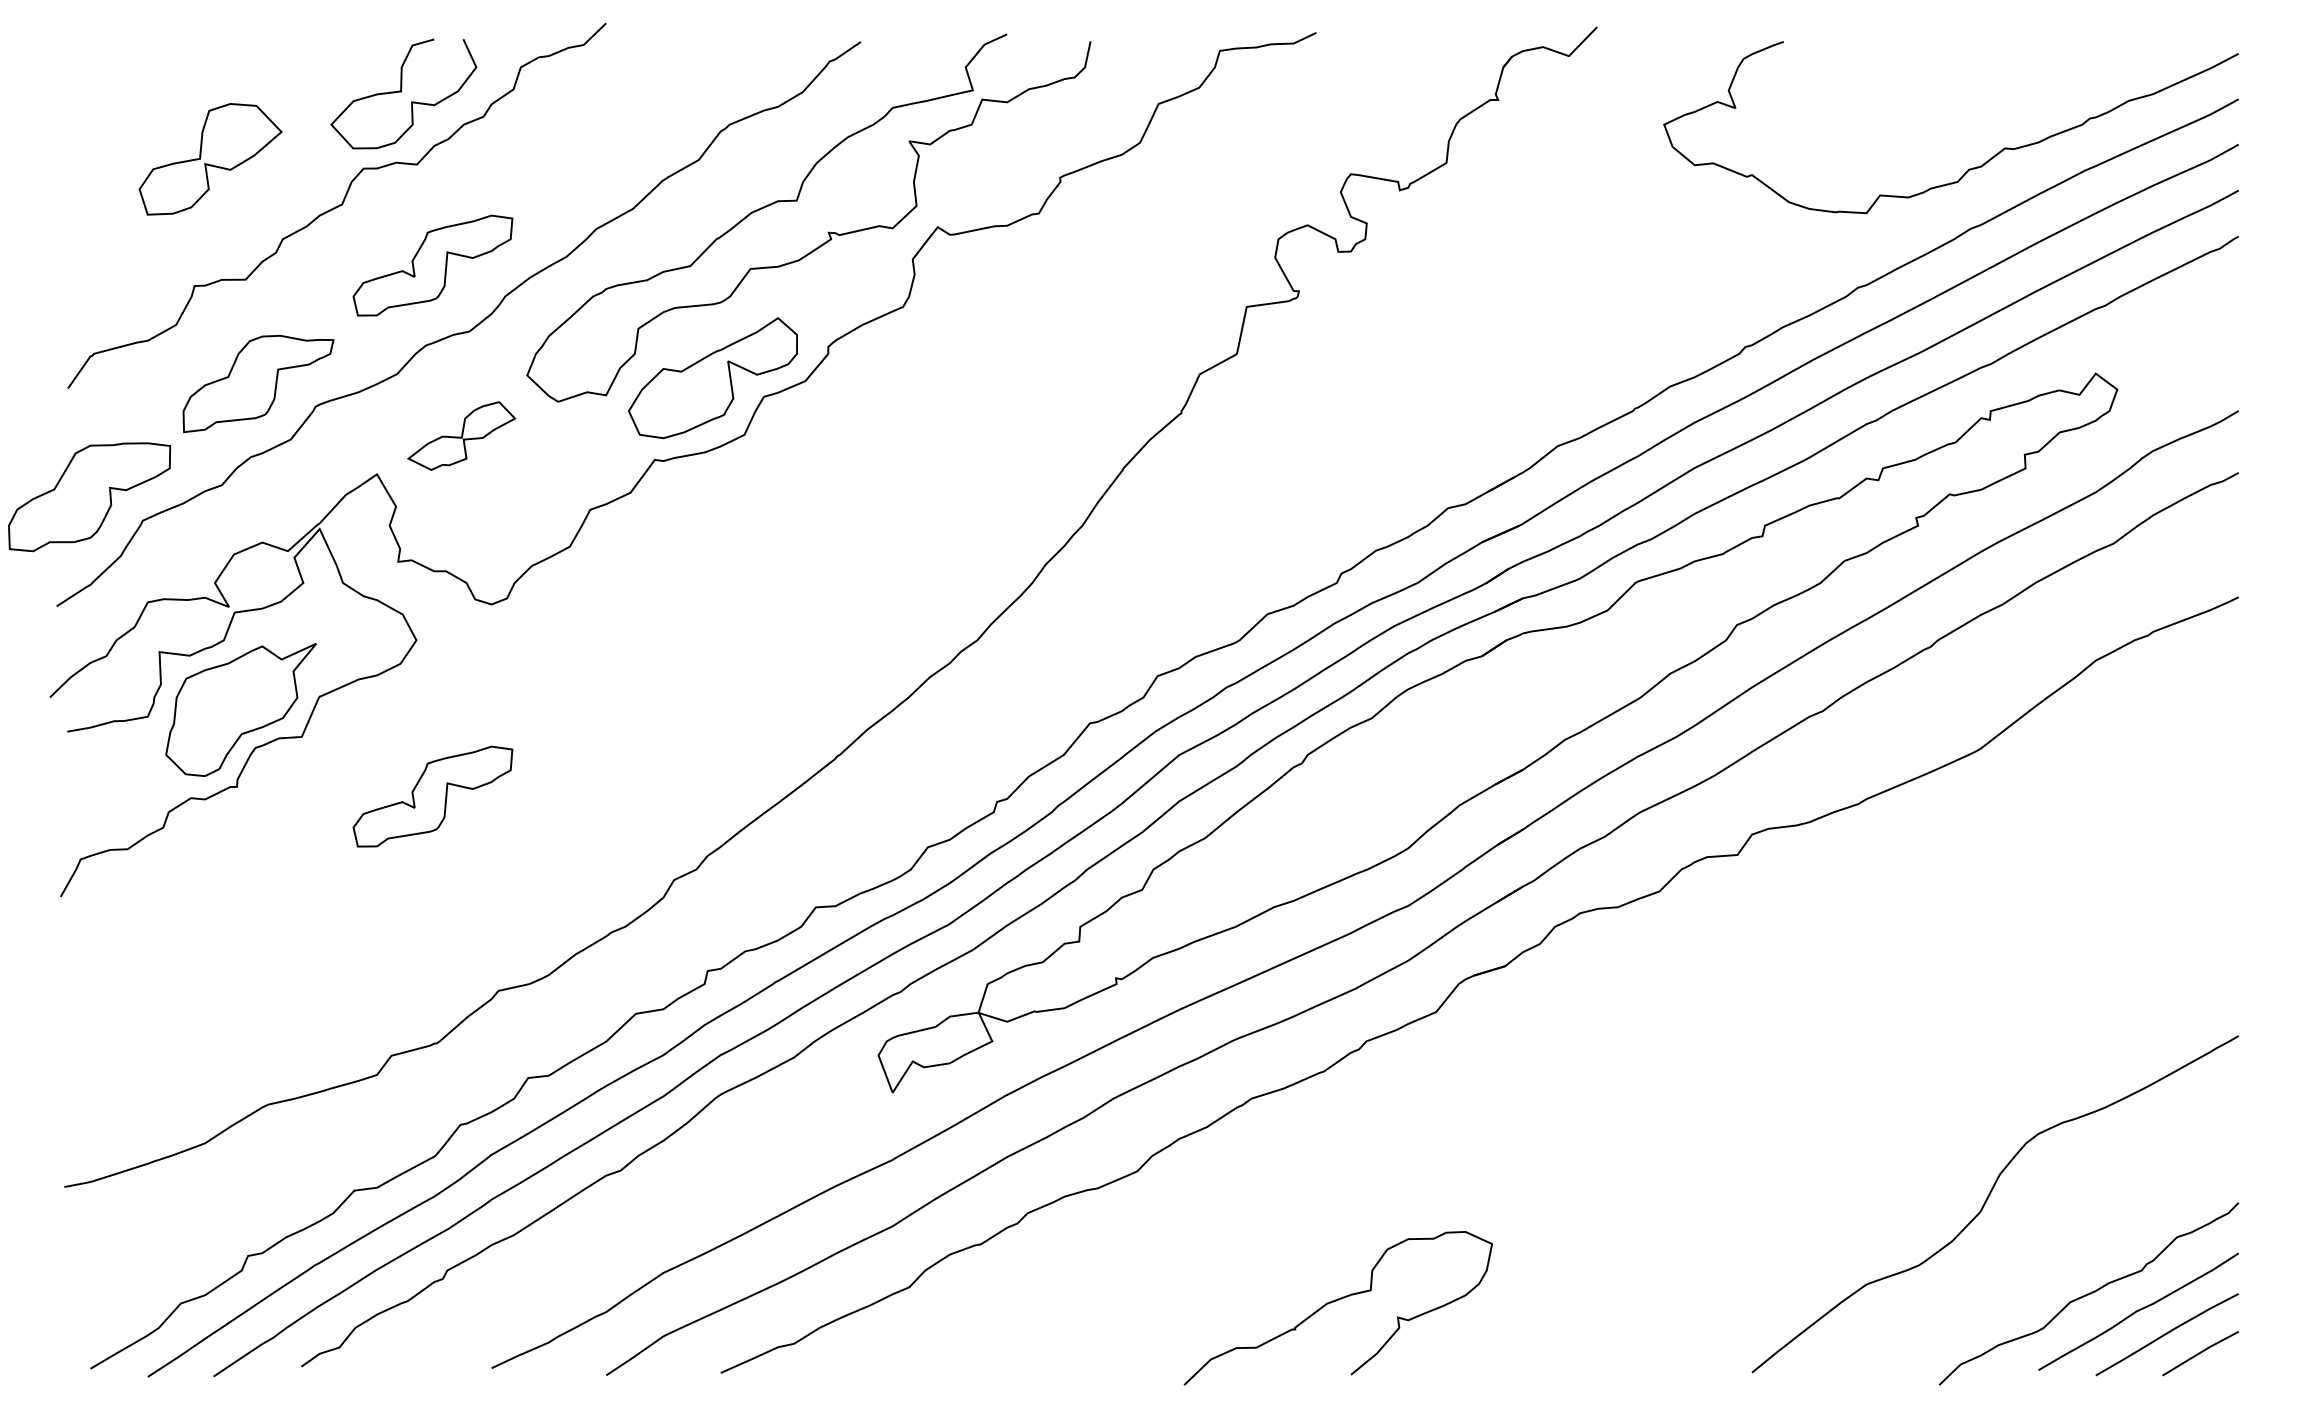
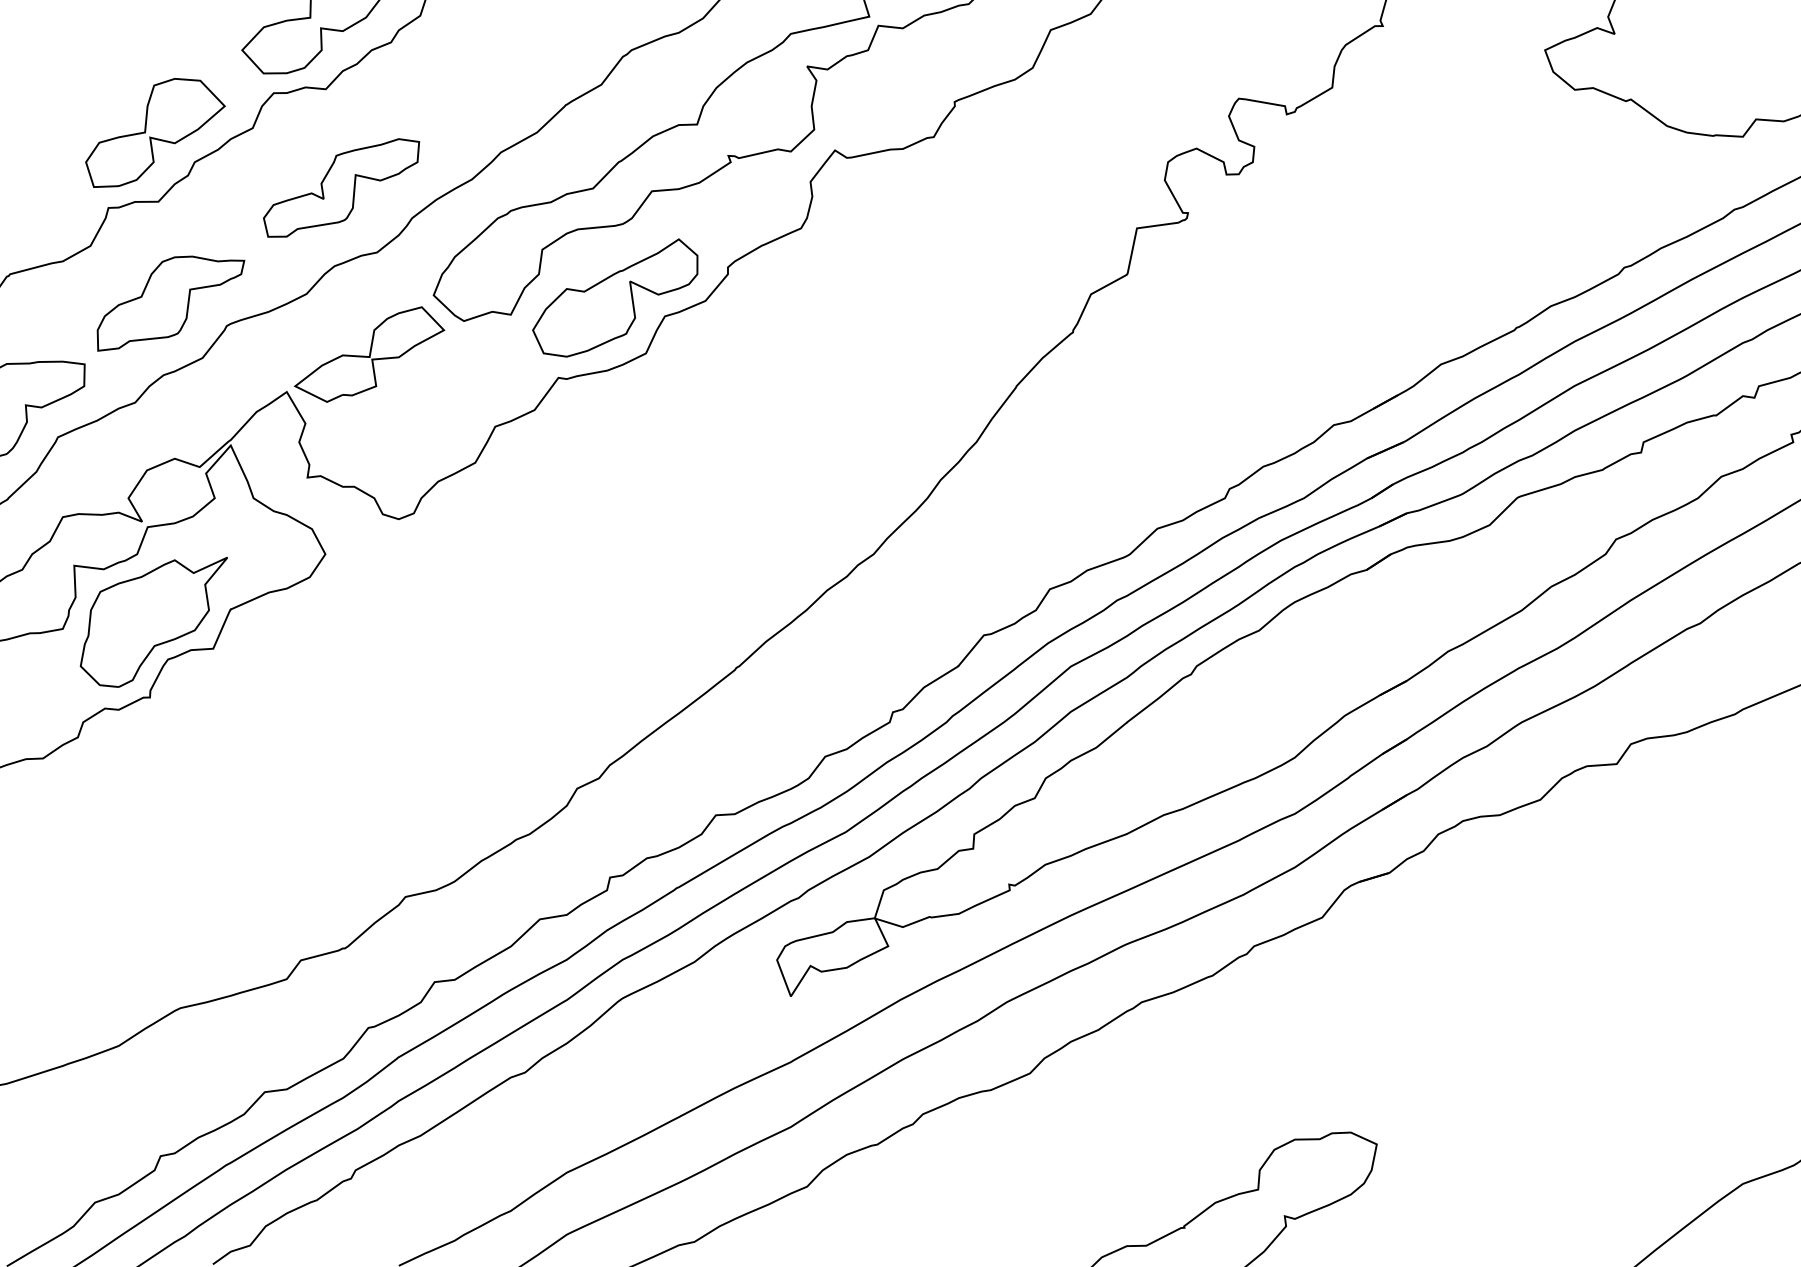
part: (210, 159) -> (155, 133), moved
part: (461, 435) -> (369, 354), size x1.43
part: (432, 796) -> (341, 706), removed

